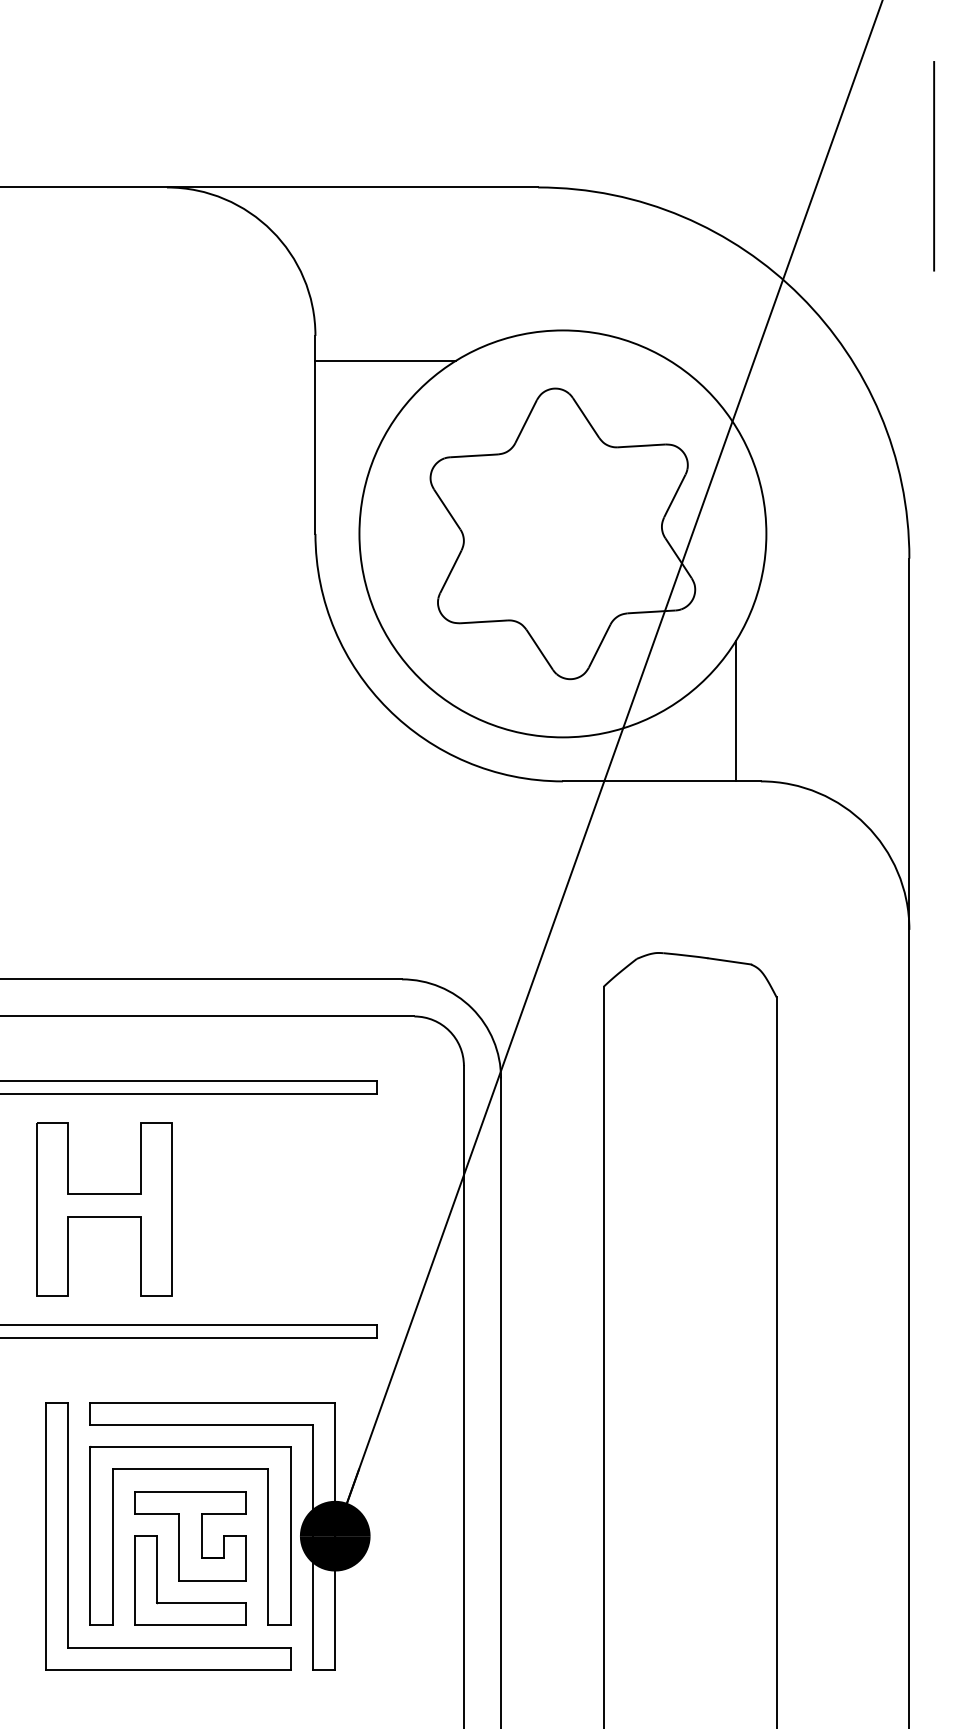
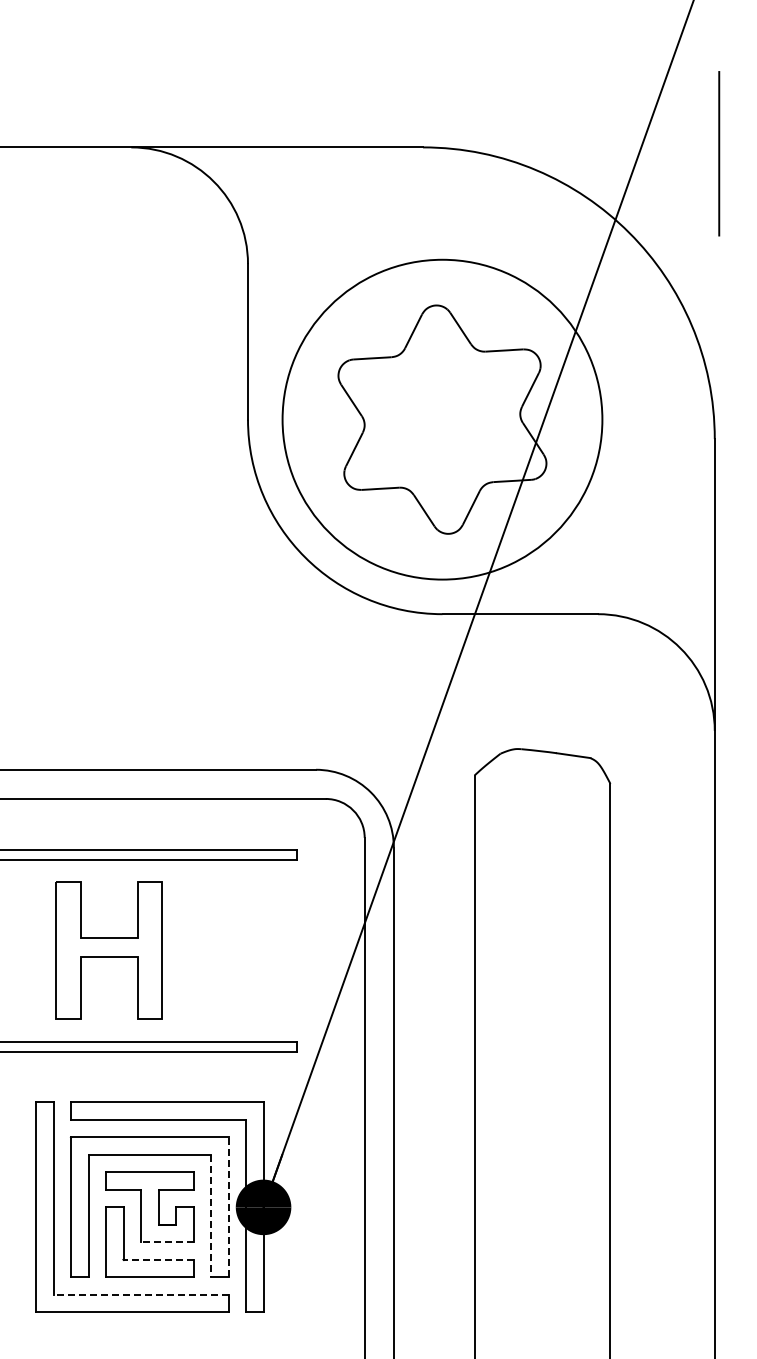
line: (934, 165) -> (719, 153), moved
line: (386, 360) -> (303, 283), removed
line: (735, 710) -> (578, 558), removed
part: (103, 1209) -> (108, 950), moved
line: (290, 1535) -> (228, 1206), solid -> dashed
line: (269, 1547) -> (211, 1216), solid -> dashed
line: (211, 1580) -> (166, 1242), solid -> dashed
line: (201, 1602) -> (158, 1259), solid -> dashed
line: (179, 1647) -> (141, 1294), solid -> dashed

